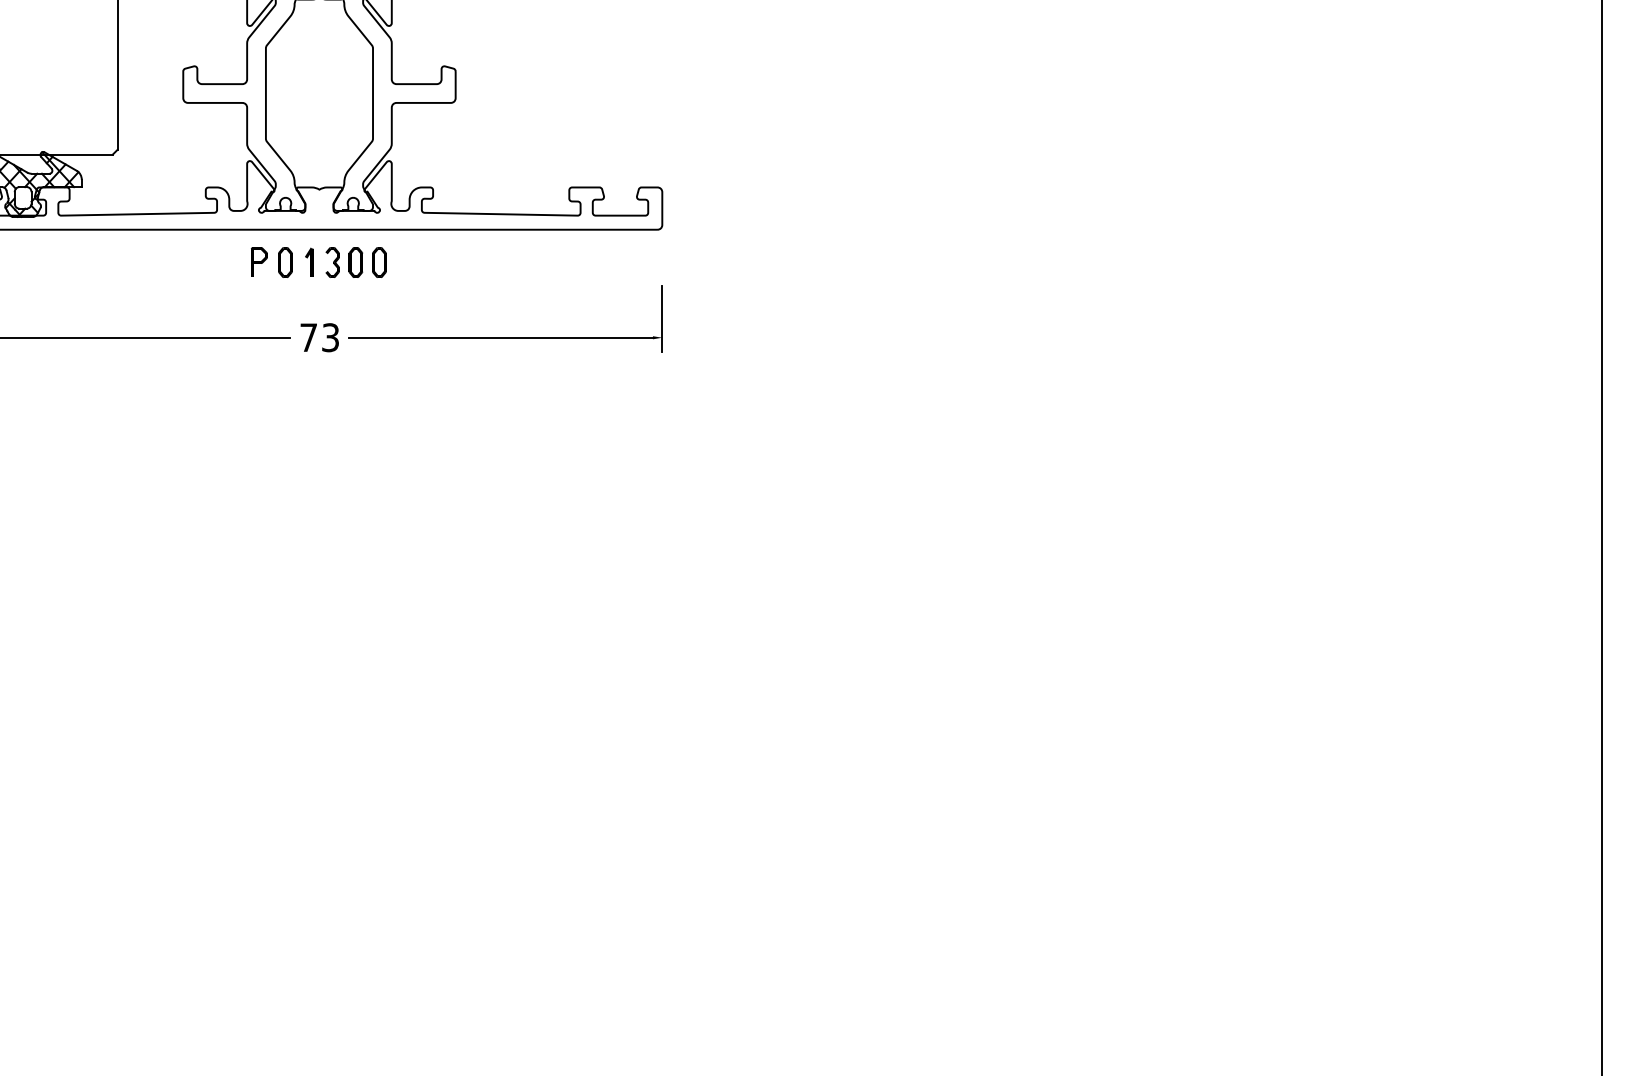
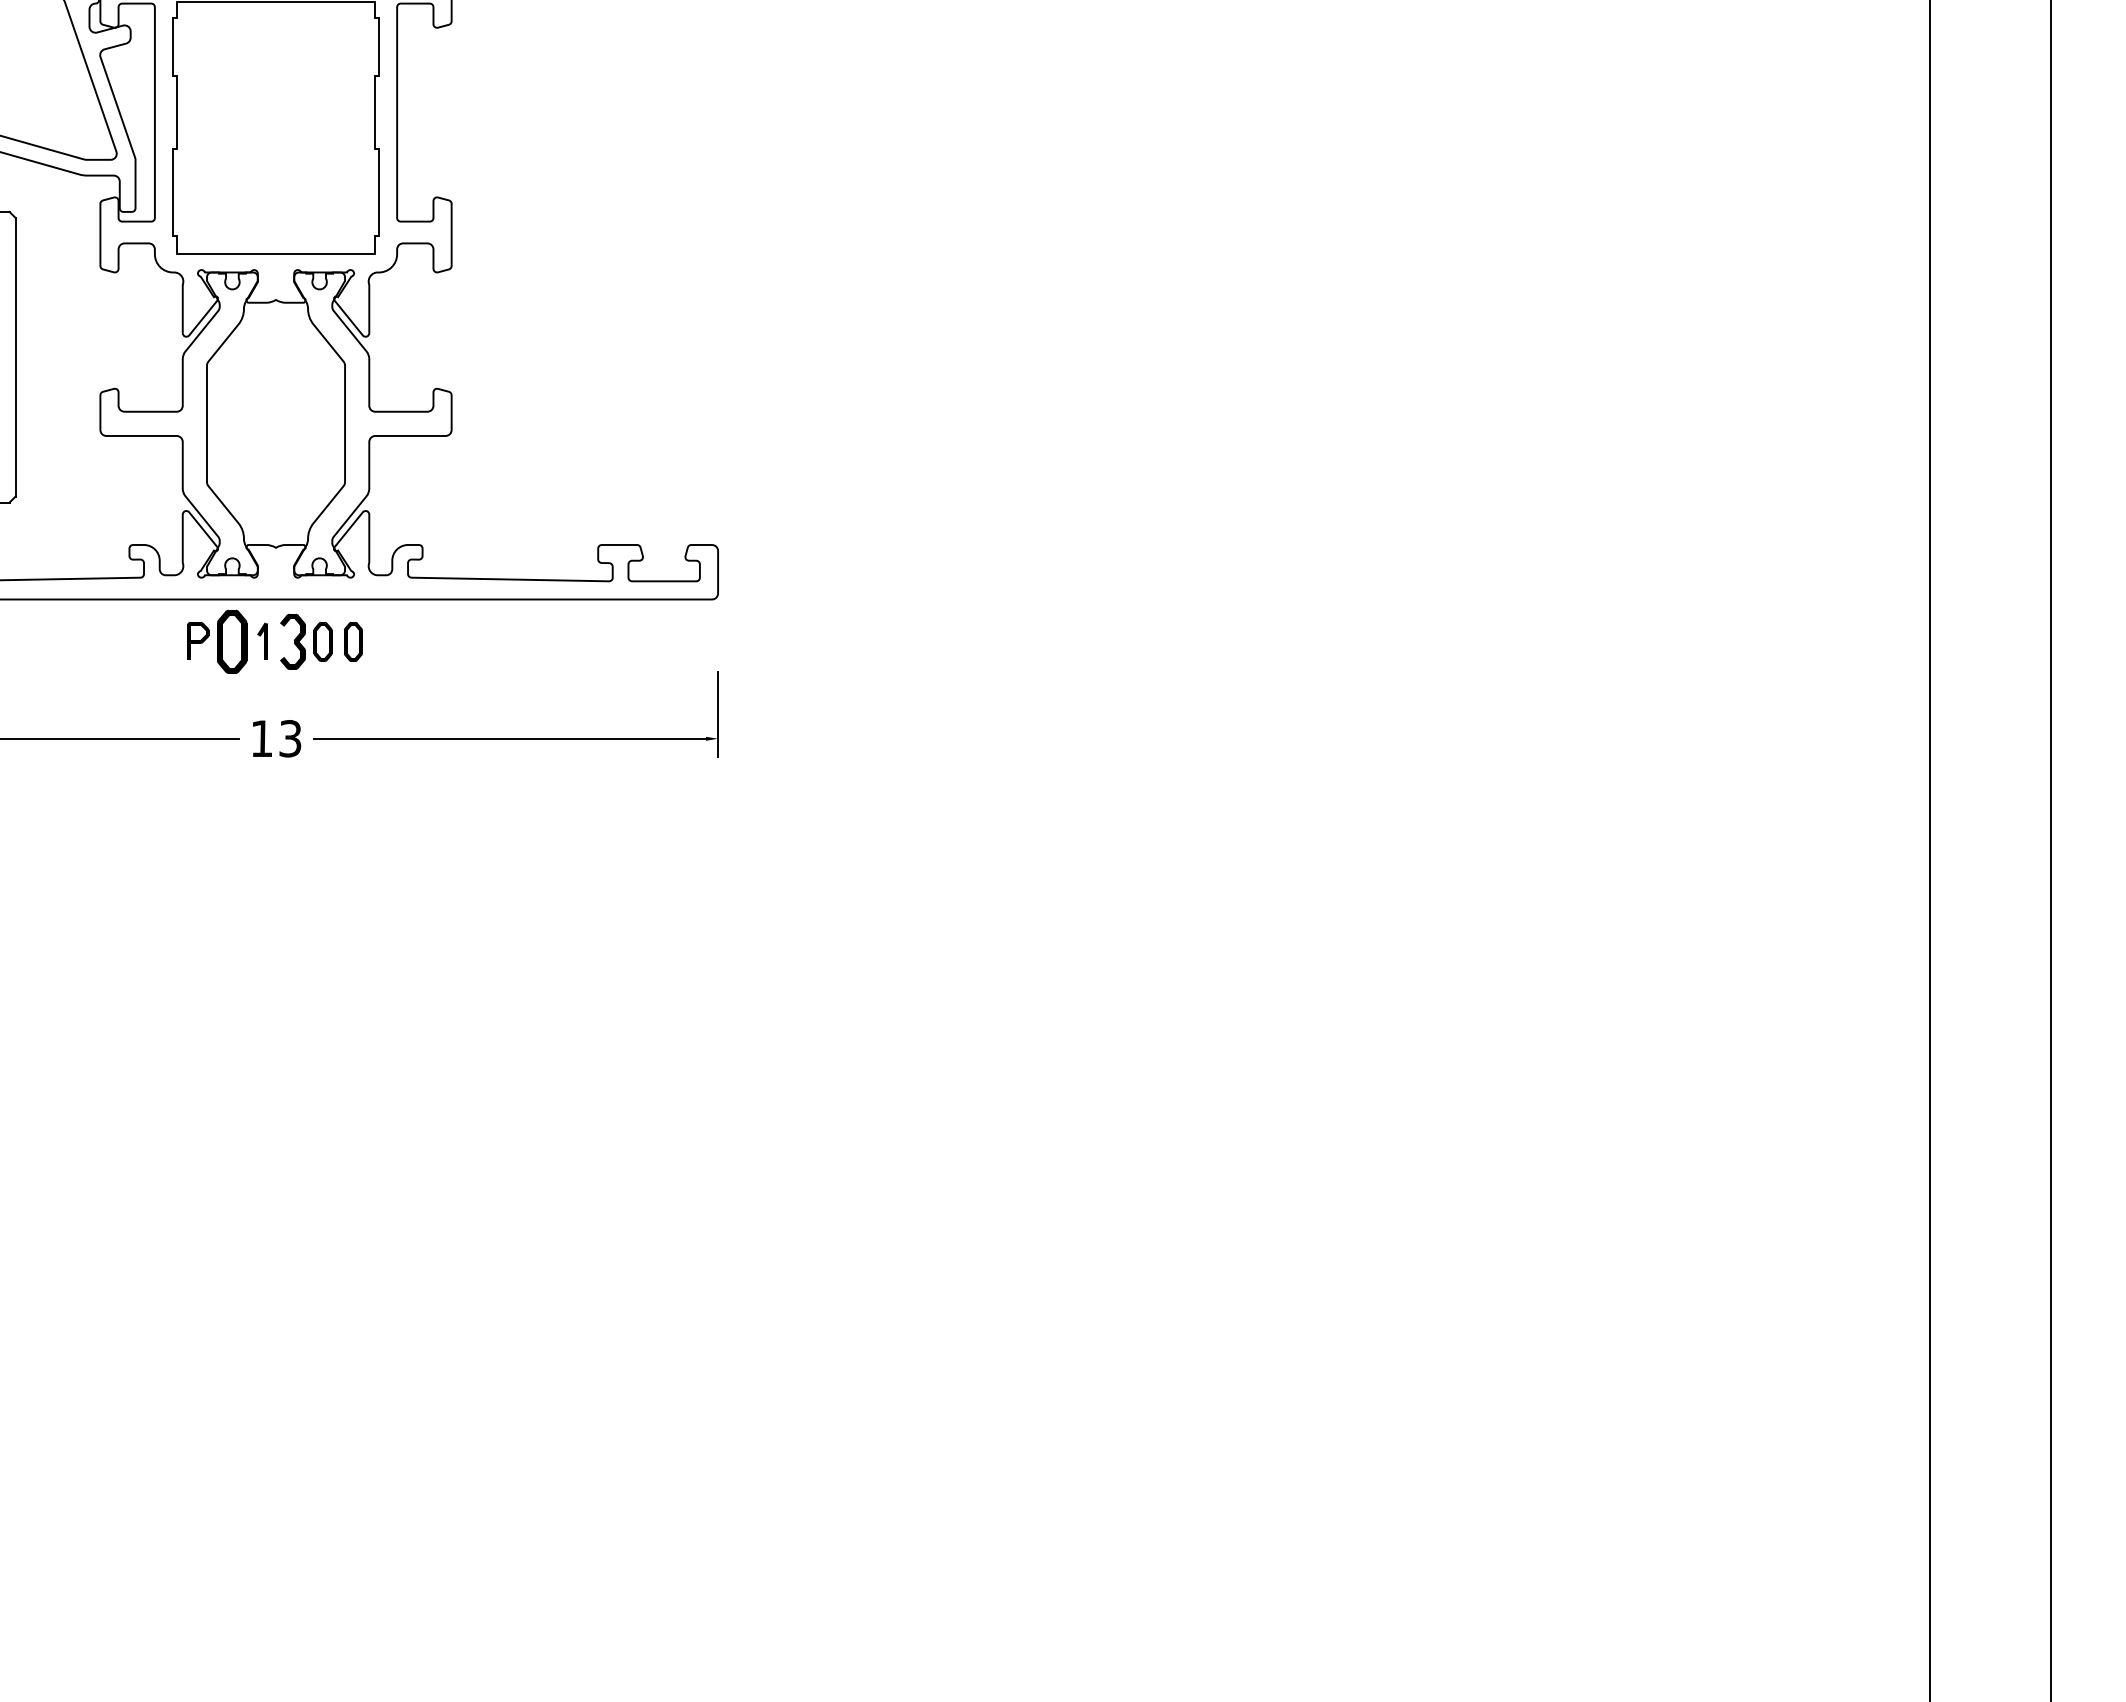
part: (284, 262) -> (231, 641), size x1.6
part: (332, 262) -> (292, 641), size x1.4
text: (308, 337) -> (261, 738), 73 -> 13

